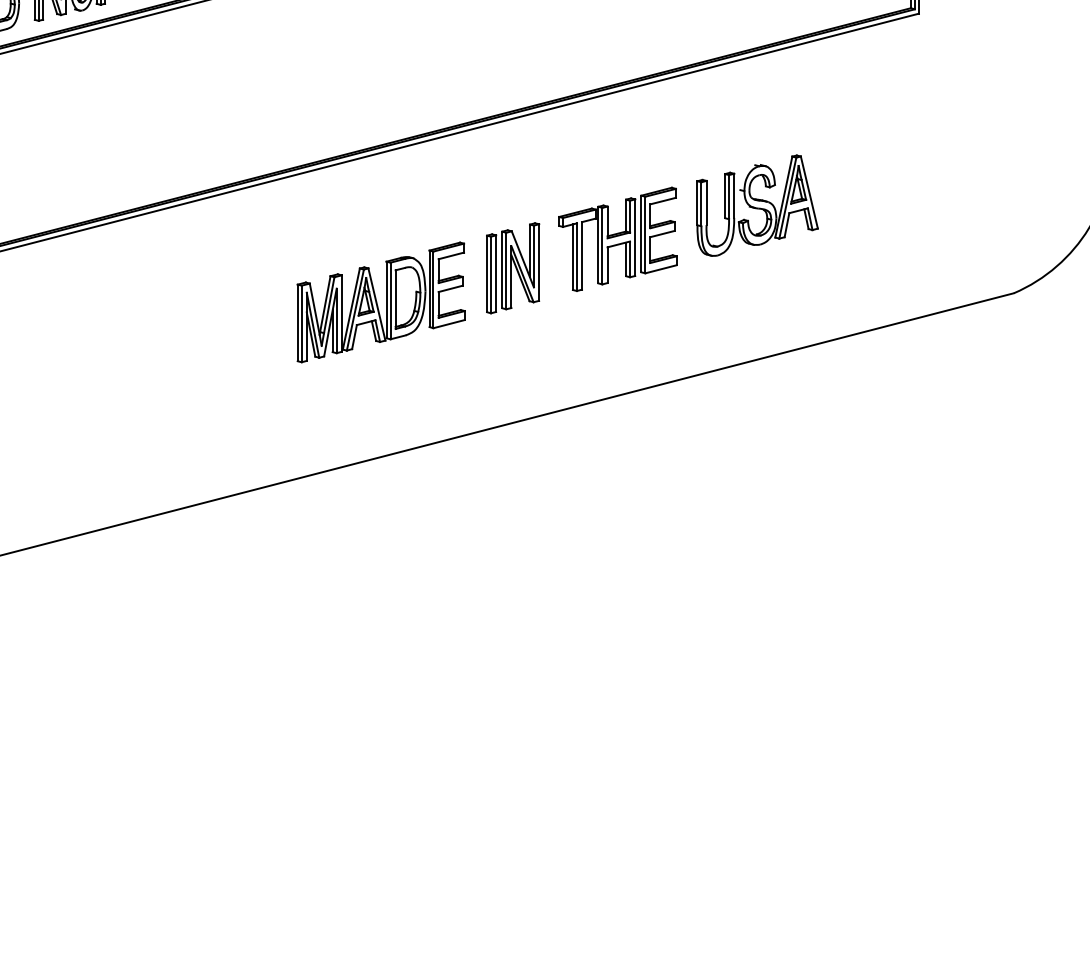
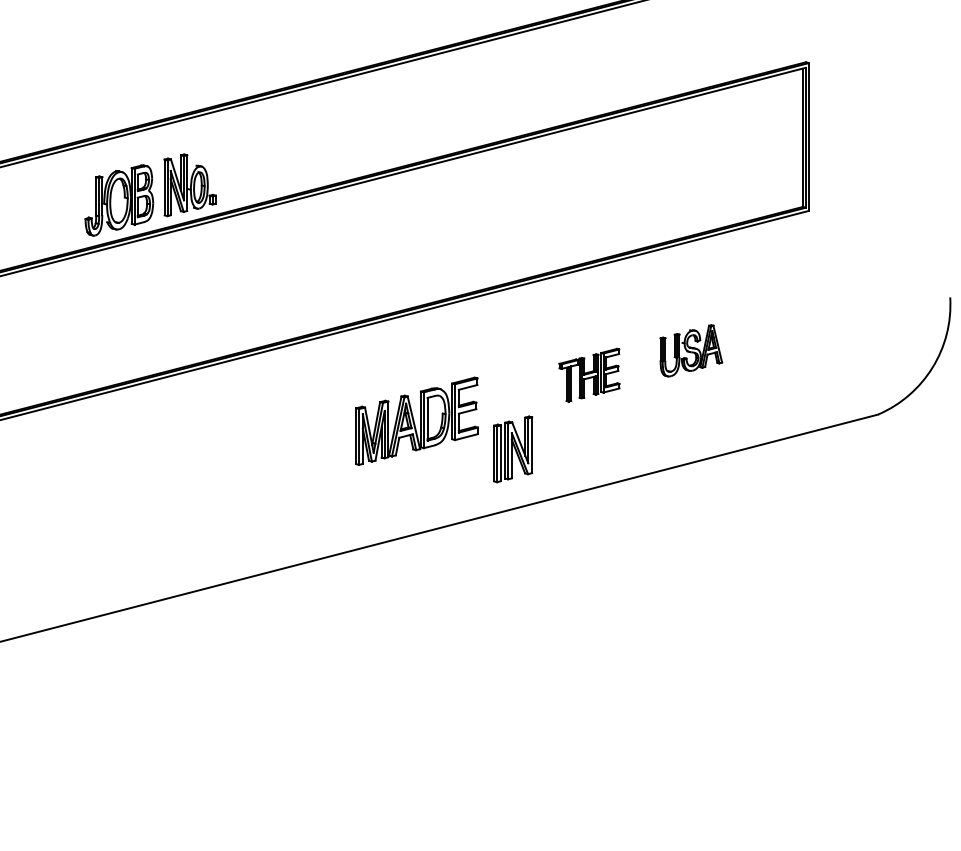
part: (757, 205) -> (691, 350), size x0.7
part: (617, 238) -> (589, 374), size x0.7
part: (513, 268) -> (513, 449), moved

